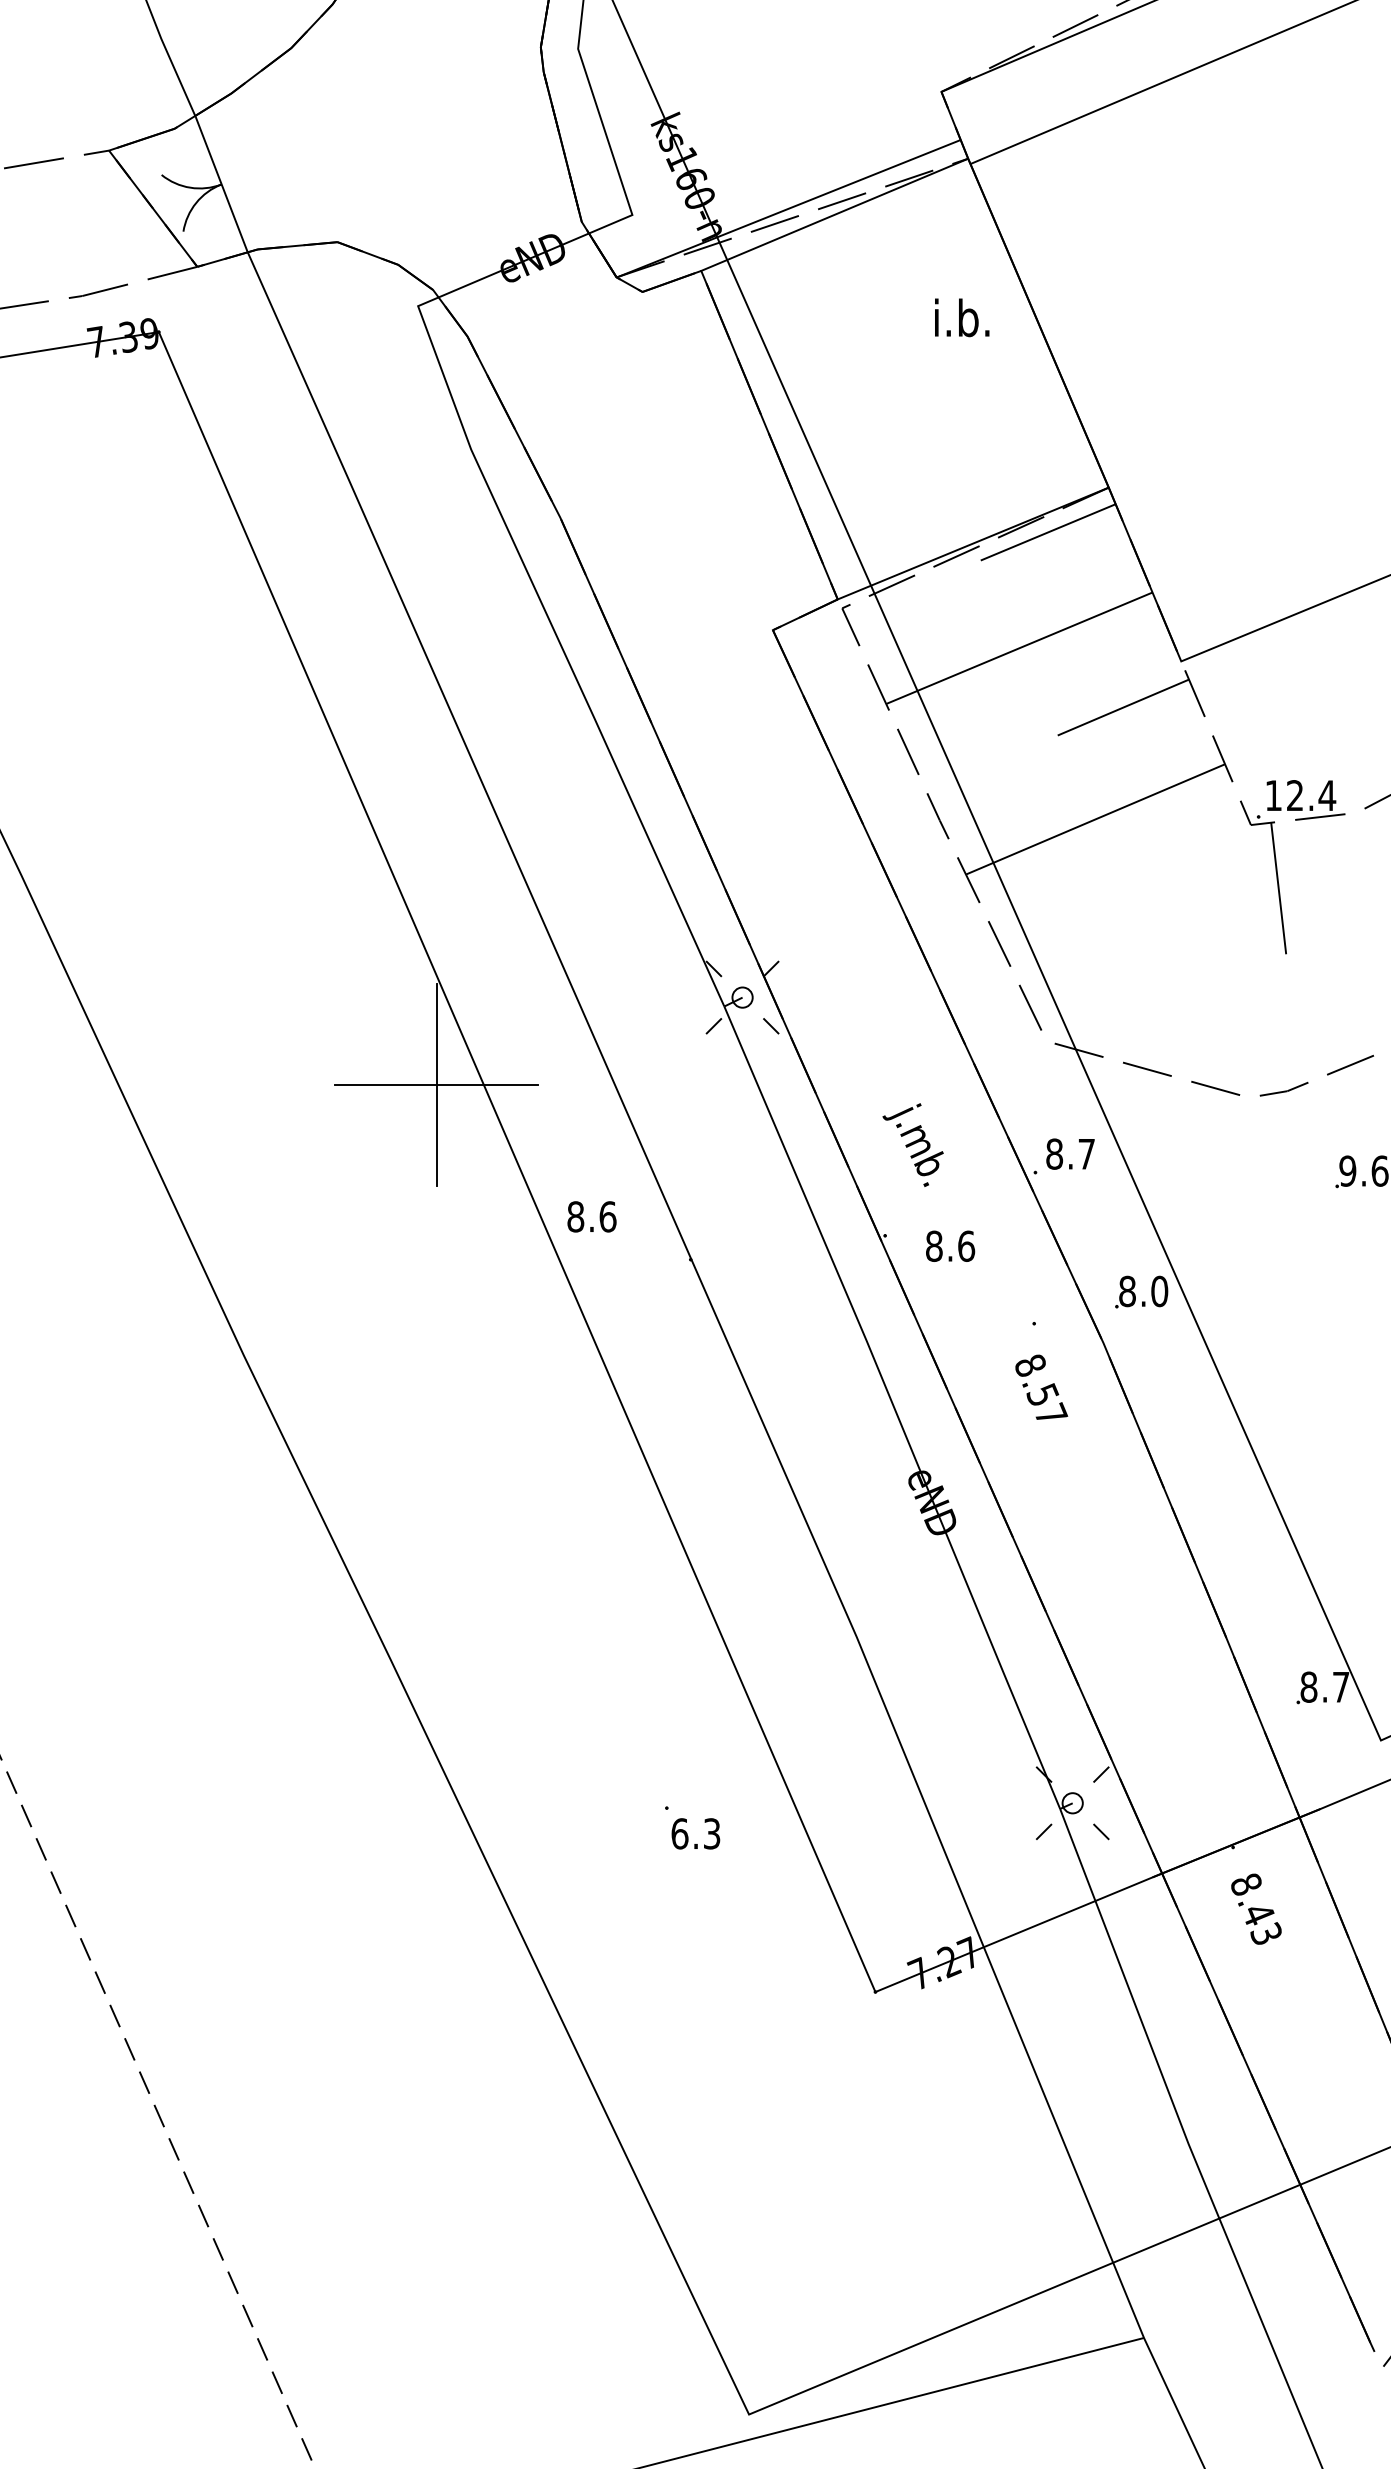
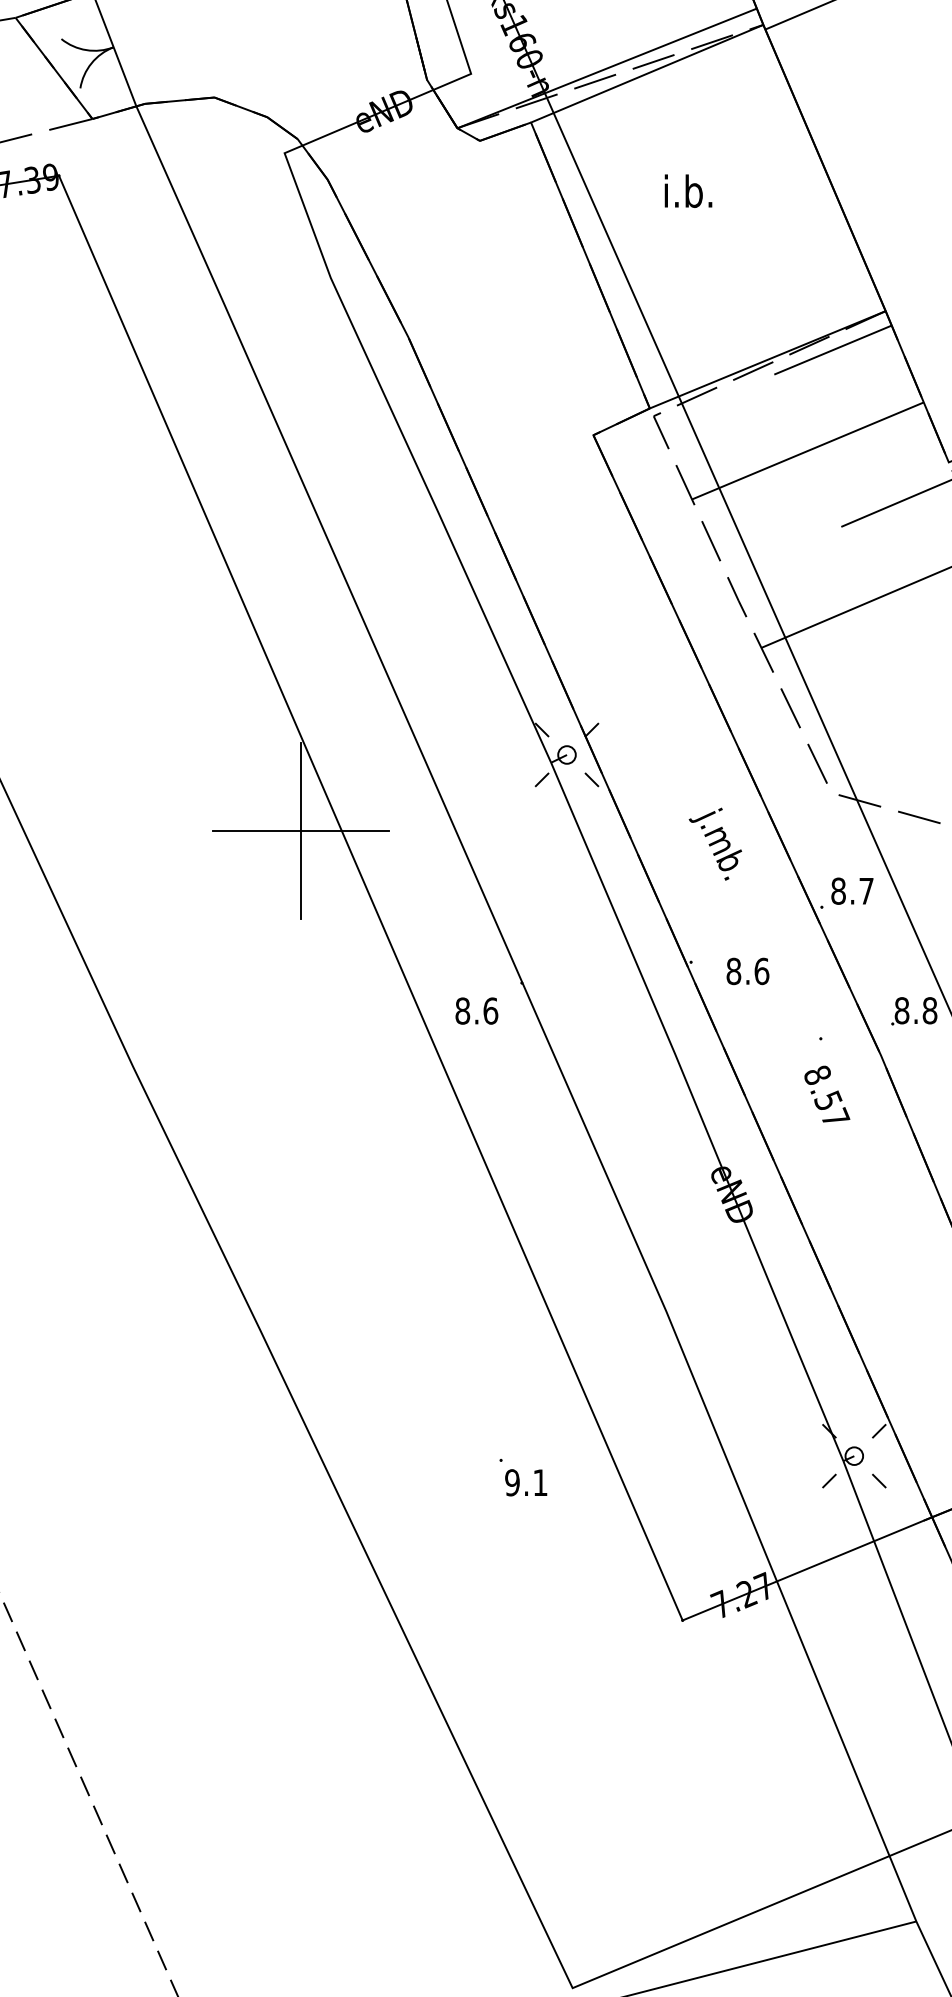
text: (962, 317) -> (688, 190), moved
text: (912, 1144) -> (714, 843), moved
text: (591, 1216) -> (476, 1010), moved
text: (1159, 1291) -> (929, 1010), 8.0 -> 8.8
text: (695, 1833) -> (526, 1482), 6.3 -> 9.1

